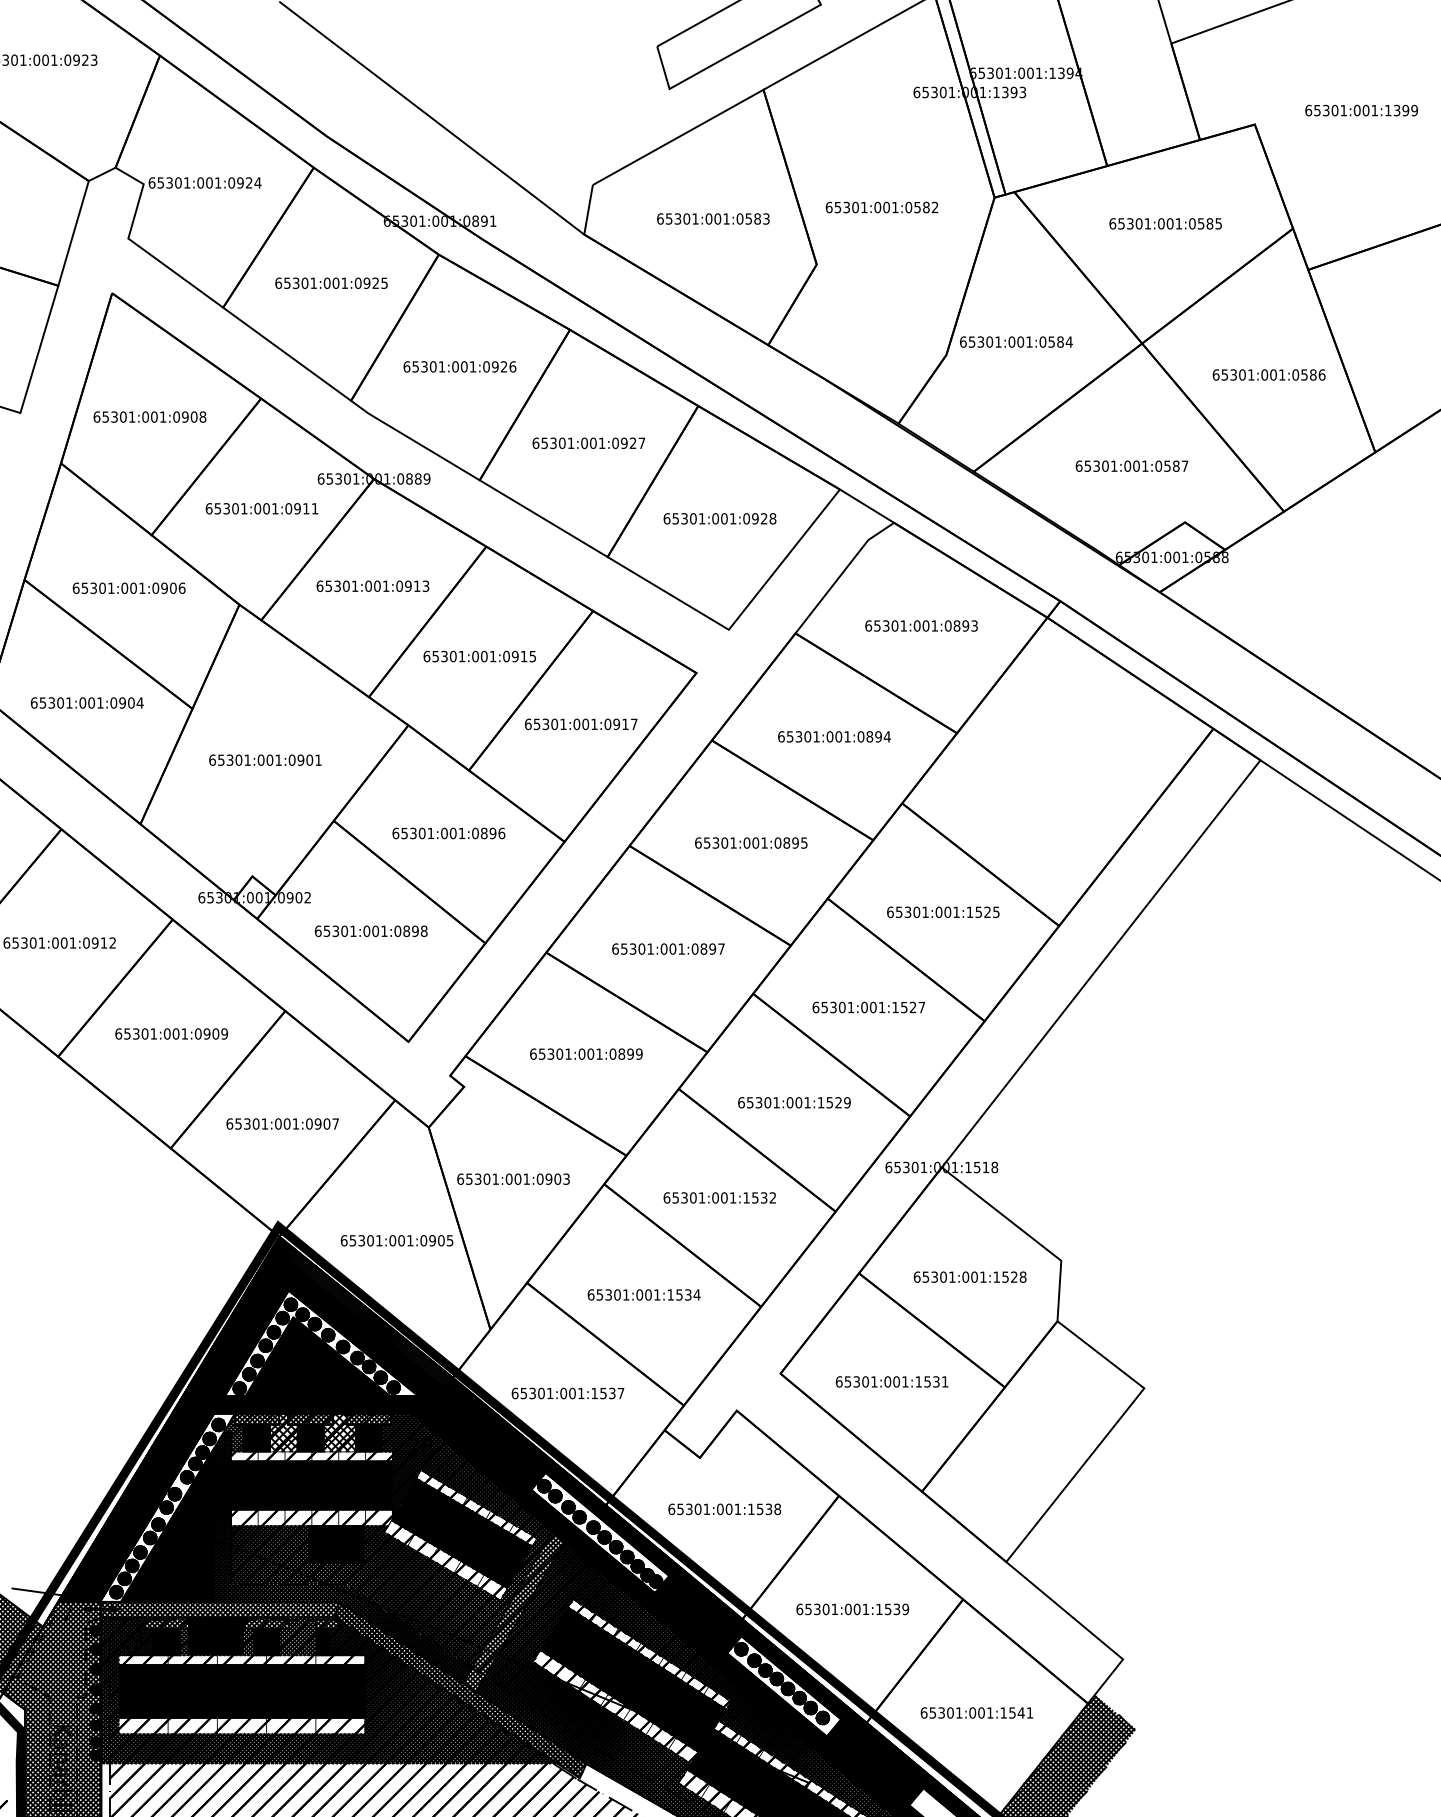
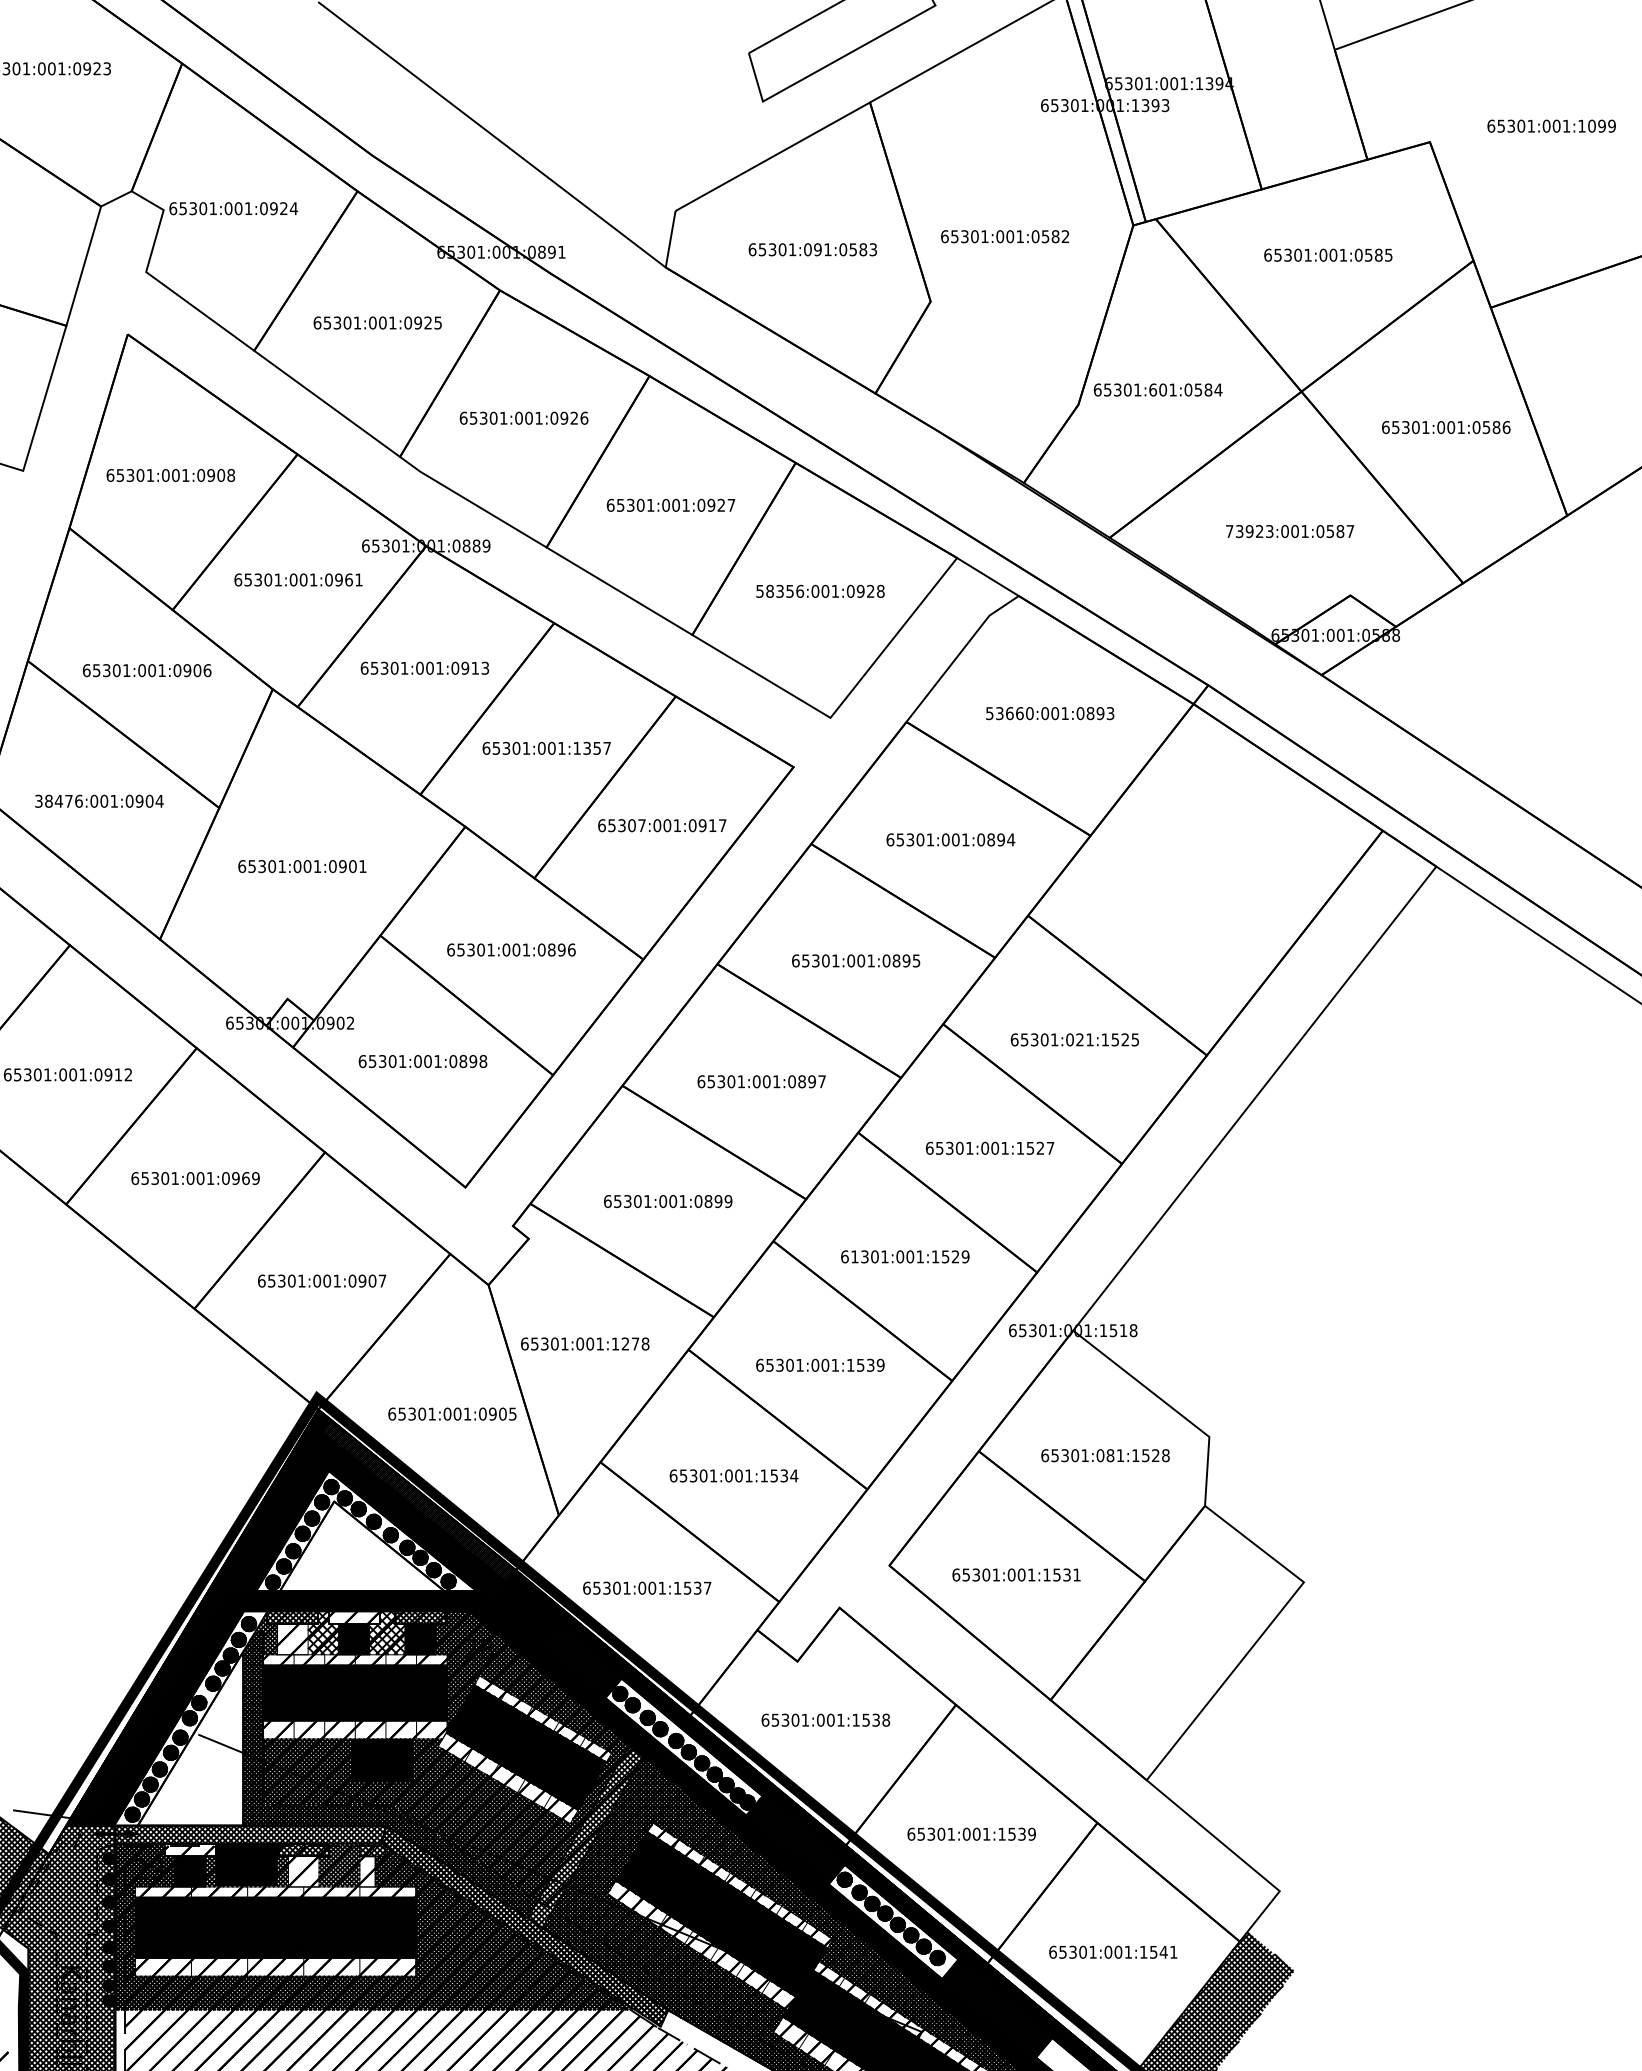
text: (1396, 109) -> (1591, 125), 65301:001:1399 -> 65301:001:1099
text: (717, 218) -> (817, 249), 65301:001:0583 -> 65301:091:0583
text: (1012, 341) -> (1153, 389), 65301:001:0584 -> 65301:601:0584
text: (1096, 466) -> (1249, 531), 65301:001:0587 -> 73923:001:0587
text: (305, 508) -> (348, 579), 65301:001:0911 -> 65301:001:0961
text: (684, 518) -> (780, 590), 65301:001:0928 -> 58356:001:0928
text: (885, 625) -> (1009, 713), 65301:001:0893 -> 53660:001:0893
text: (519, 655) -> (591, 747), 65301:001:0915 -> 65301:001:1357
text: (51, 702) -> (58, 800), 65301:001:0904 -> 38476:001:0904
text: (562, 724) -> (641, 825), 65301:001:0917 -> 65307:001:0917
text: (947, 912) -> (1079, 1039), 65301:001:1525 -> 65301:021:1525
text: (215, 1033) -> (245, 1178), 65301:001:0909 -> 65301:001:0969
text: (749, 1102) -> (854, 1256), 65301:001:1529 -> 61301:001:1529
text: (553, 1178) -> (630, 1343), 65301:001:0903 -> 65301:001:1278
text: (772, 1198) -> (880, 1365), 65301:001:1532 -> 65301:001:1539
text: (974, 1277) -> (1110, 1455), 65301:001:1528 -> 65301:081:1528
fill: (318, 1356) -> (362, 1546), removed
hatch: (310, 1419) -> (353, 1617), removed
hatch: (256, 1438) -> (292, 1639), removed
fill: (167, 1525) -> (190, 1738), removed
hatch: (166, 1622) -> (189, 1849), removed
hatch: (266, 1642) -> (303, 1871), removed
hatch: (322, 1642) -> (367, 1871), removed

